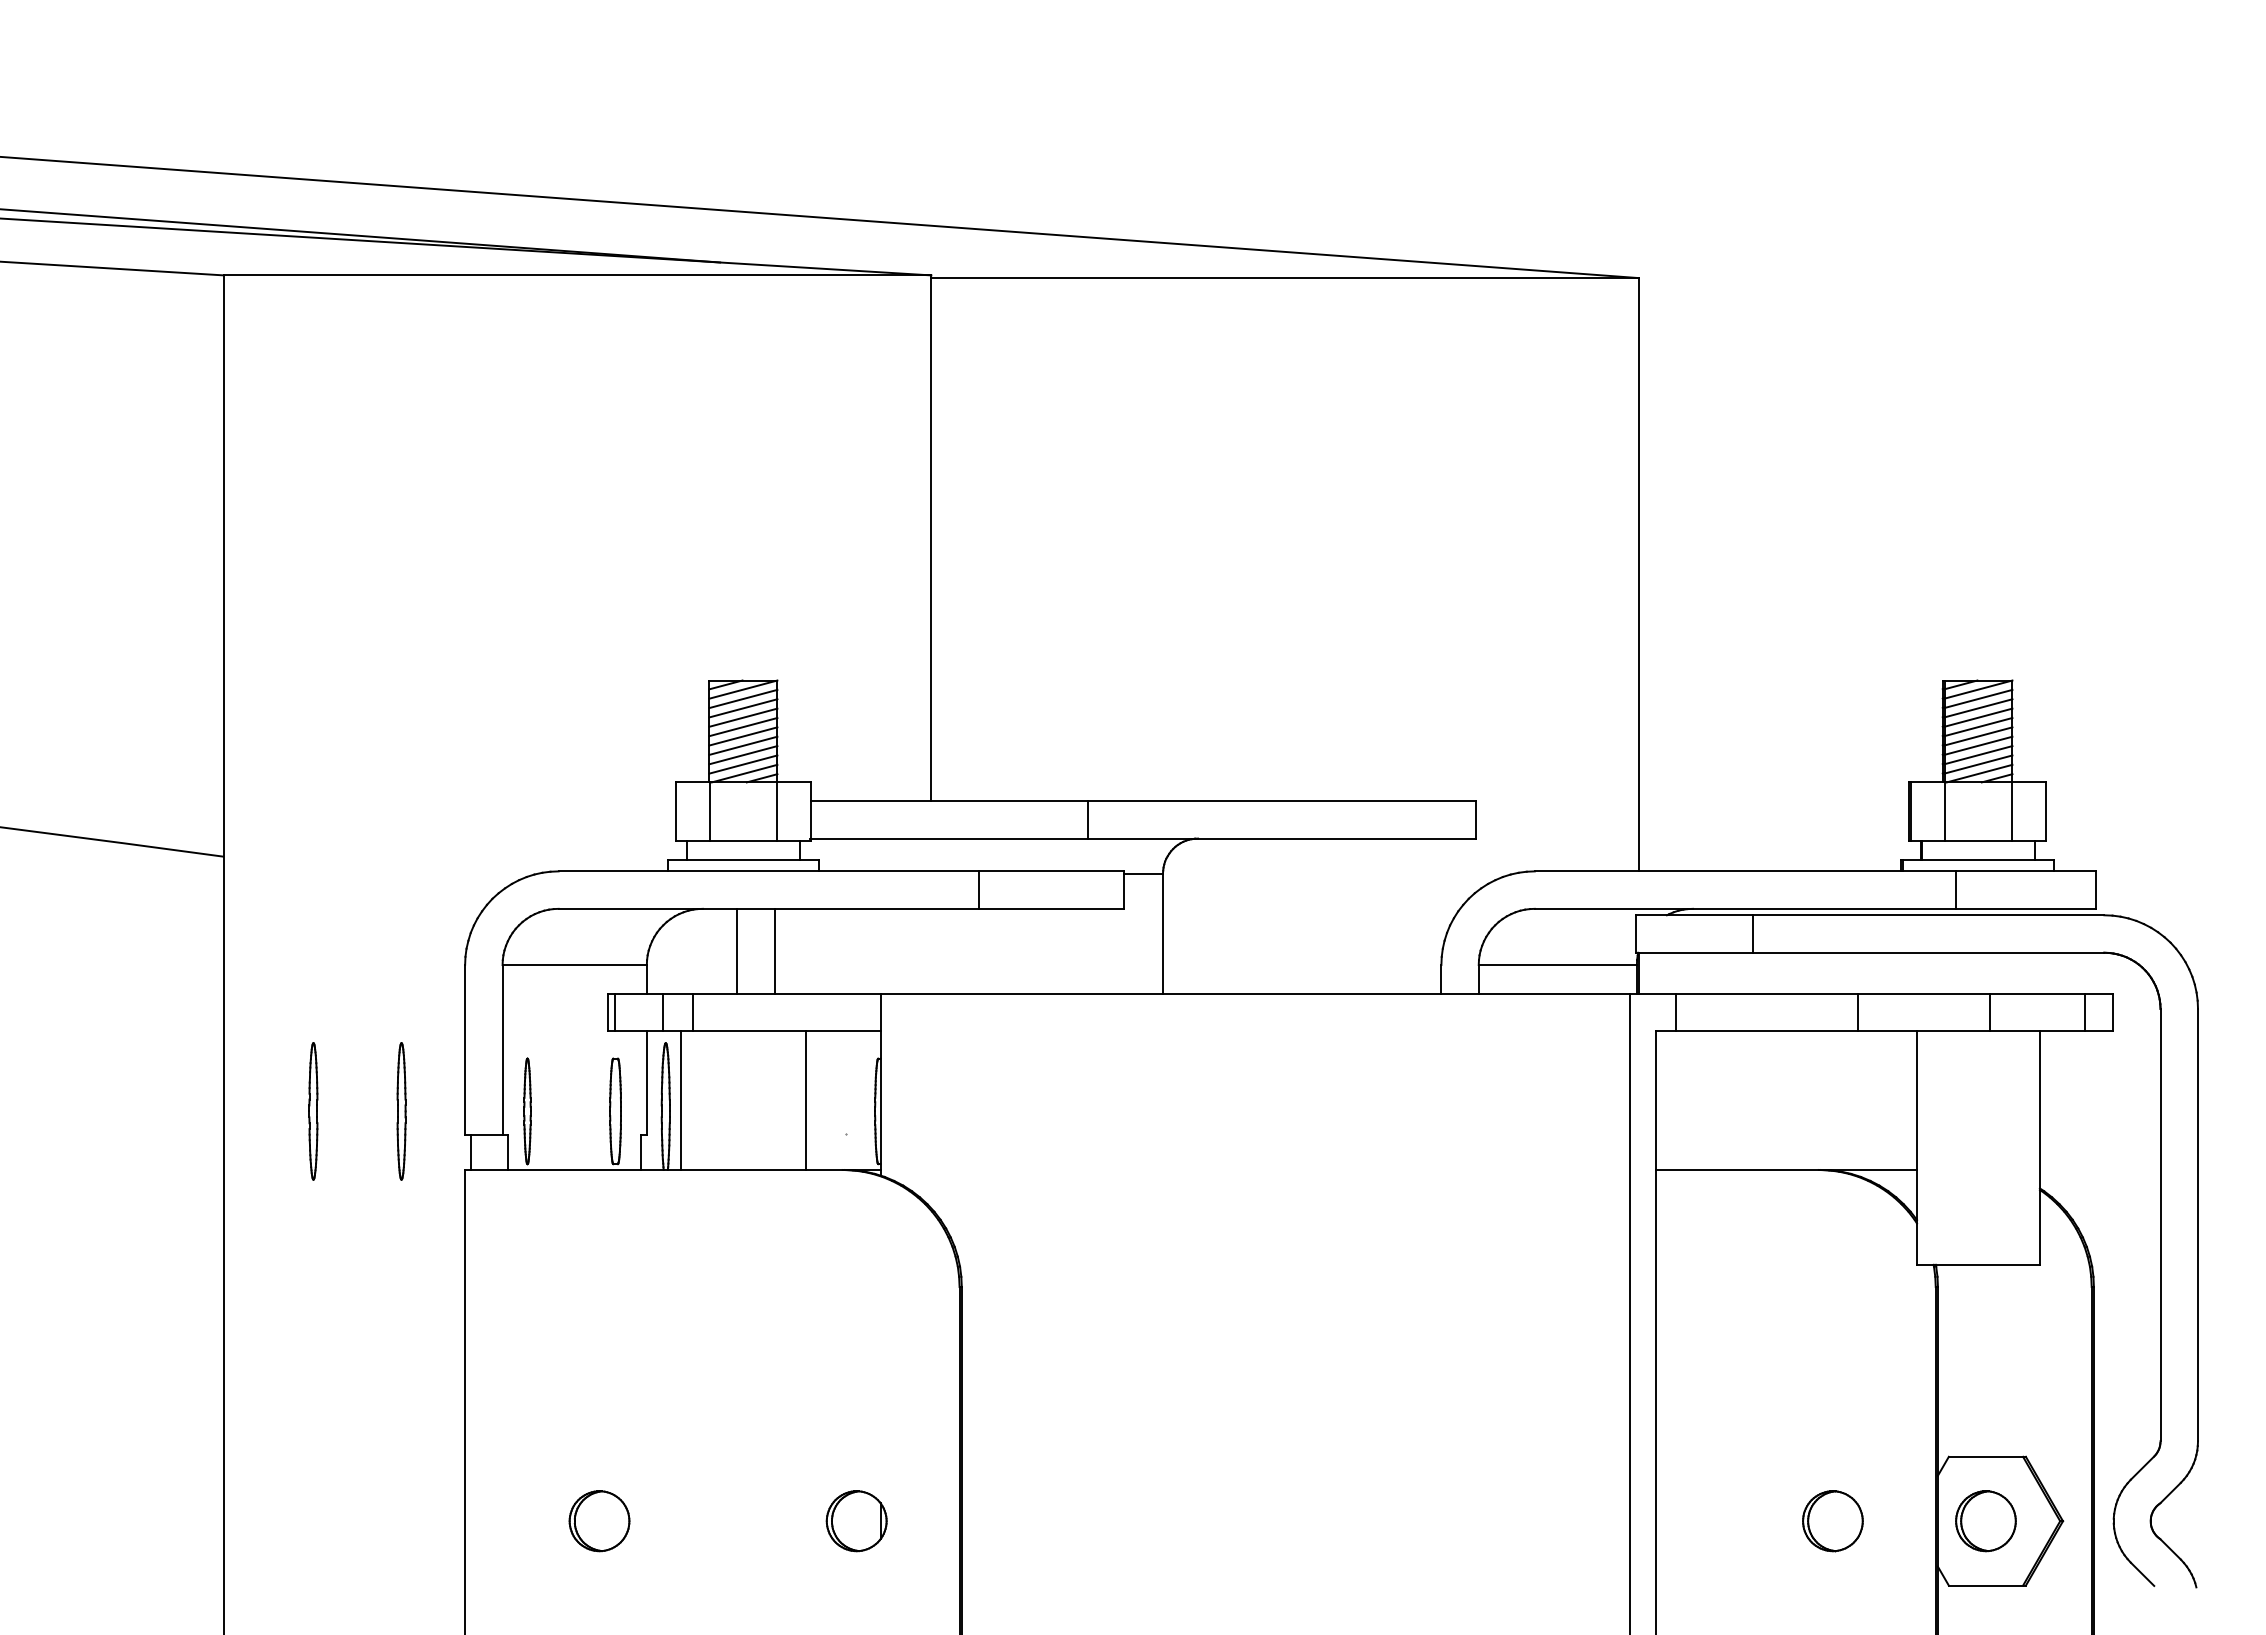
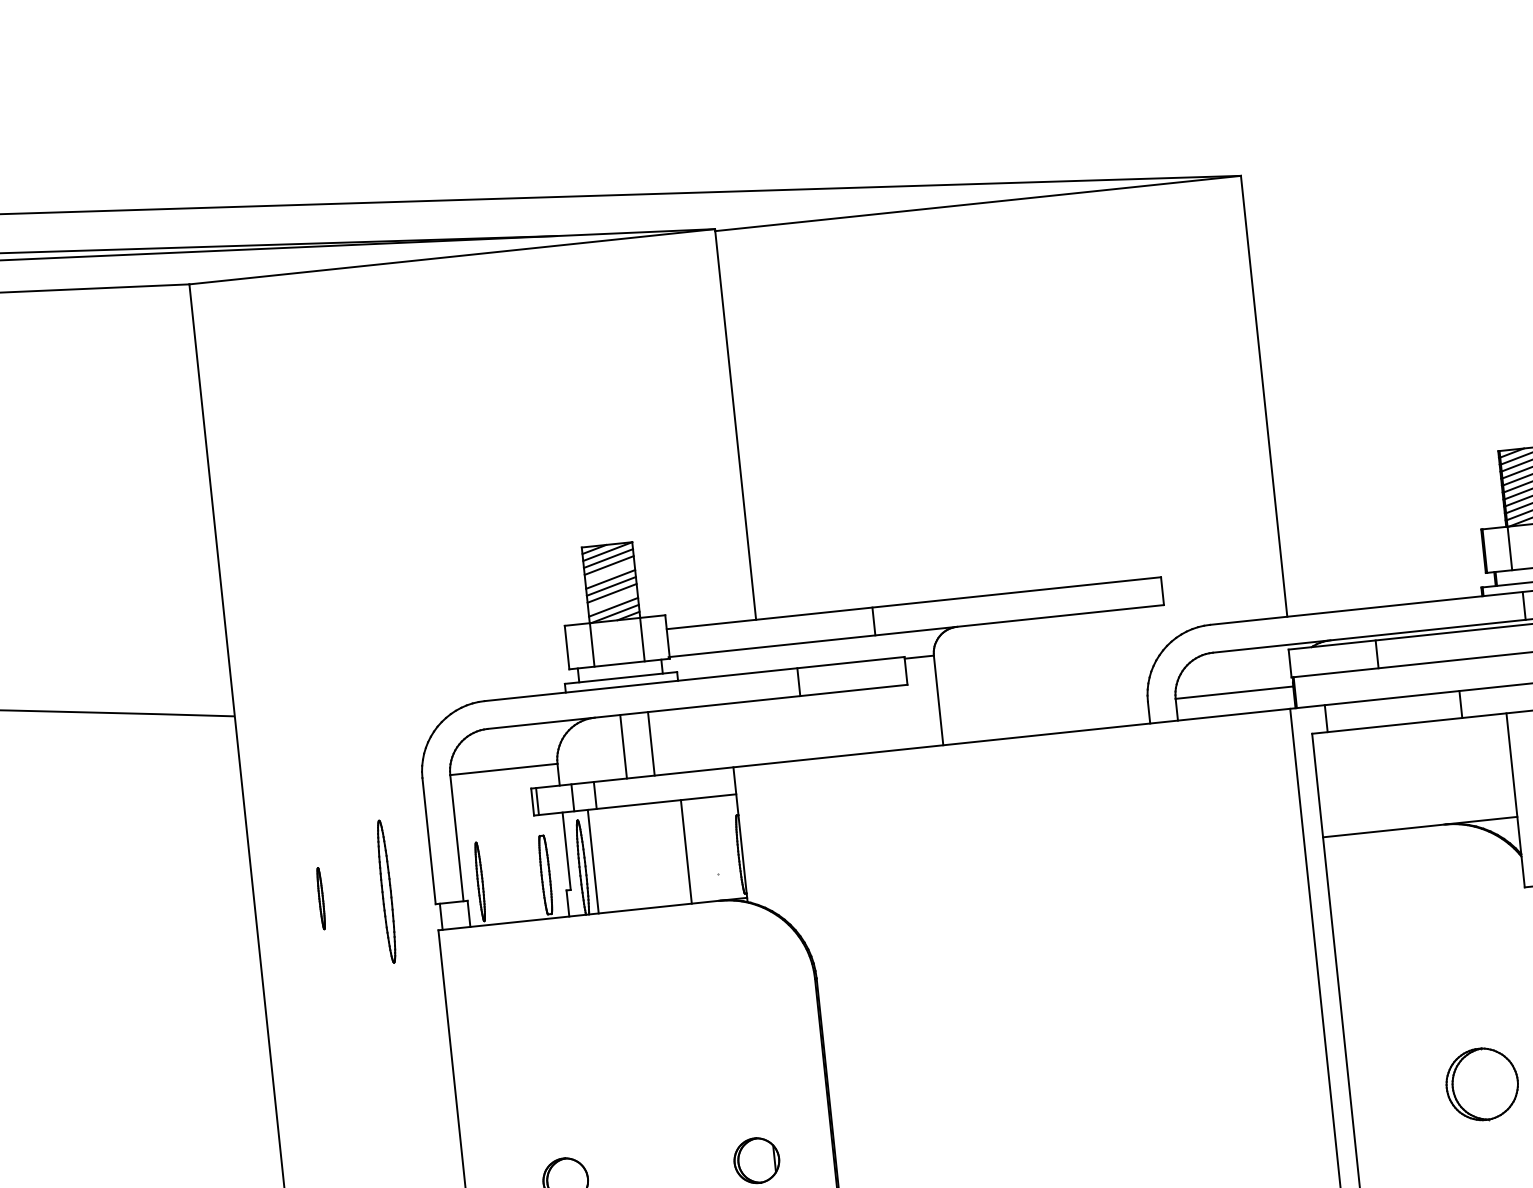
line: (743, 717) -> (609, 572), removed
line: (743, 755) -> (612, 600), removed
part: (313, 1111) -> (321, 898), size x0.6
part: (401, 1111) -> (386, 891), size x1.4
part: (1832, 1521) -> (1482, 1084), size x1.6

